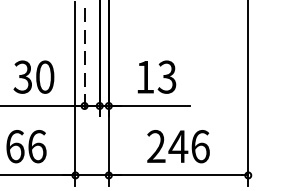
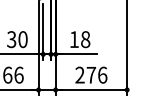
line: (85, 61) -> (43, 31), dashed -> solid
text: (166, 76) -> (85, 39), 13 -> 18
text: (178, 147) -> (91, 75), 246 -> 276

